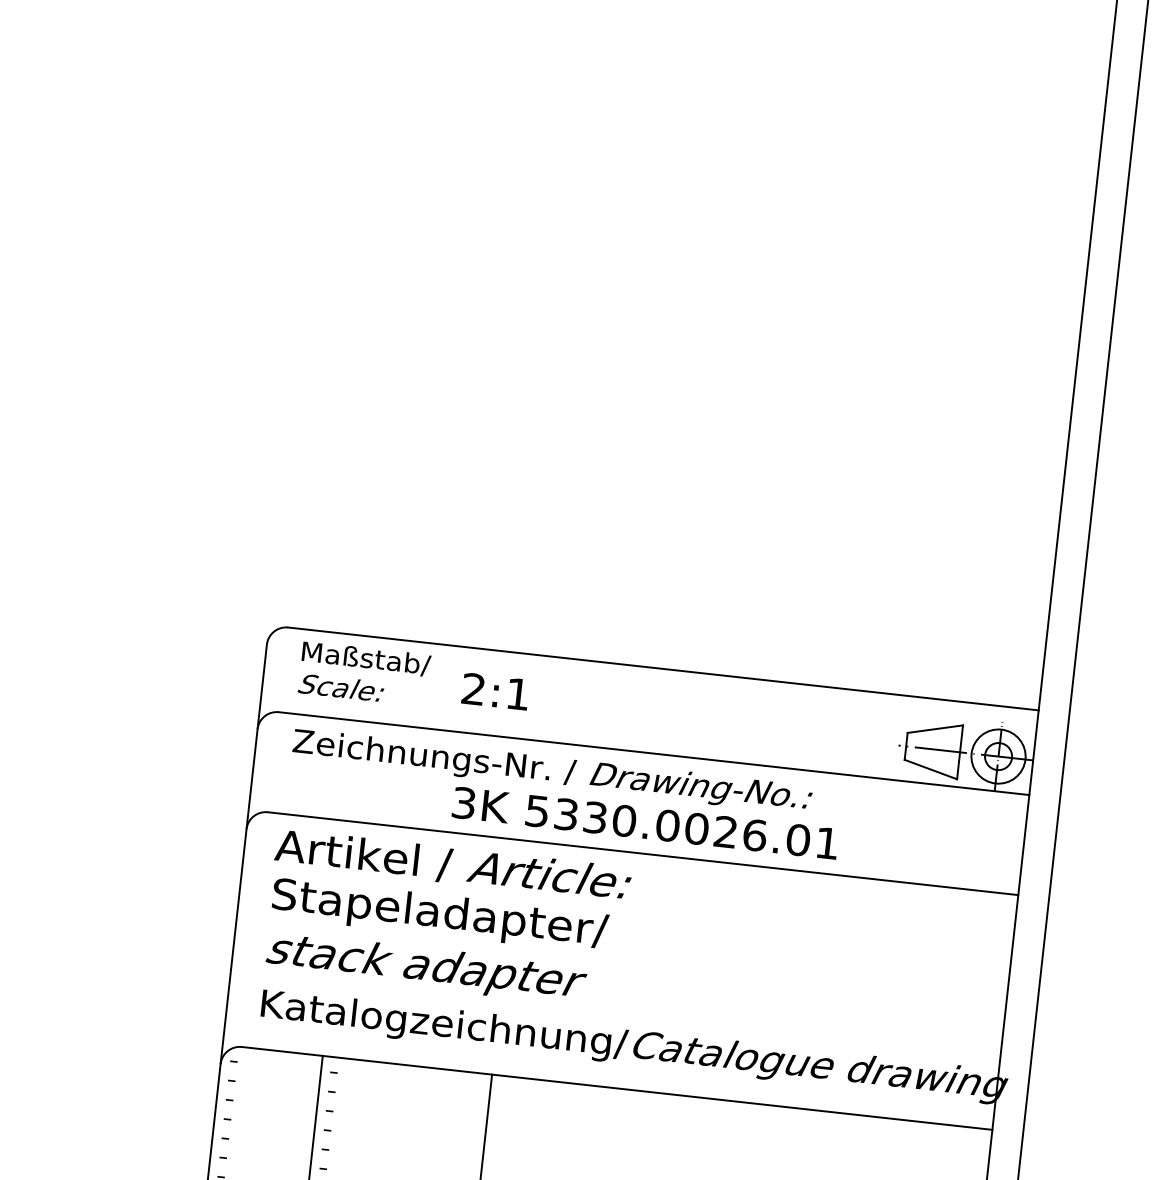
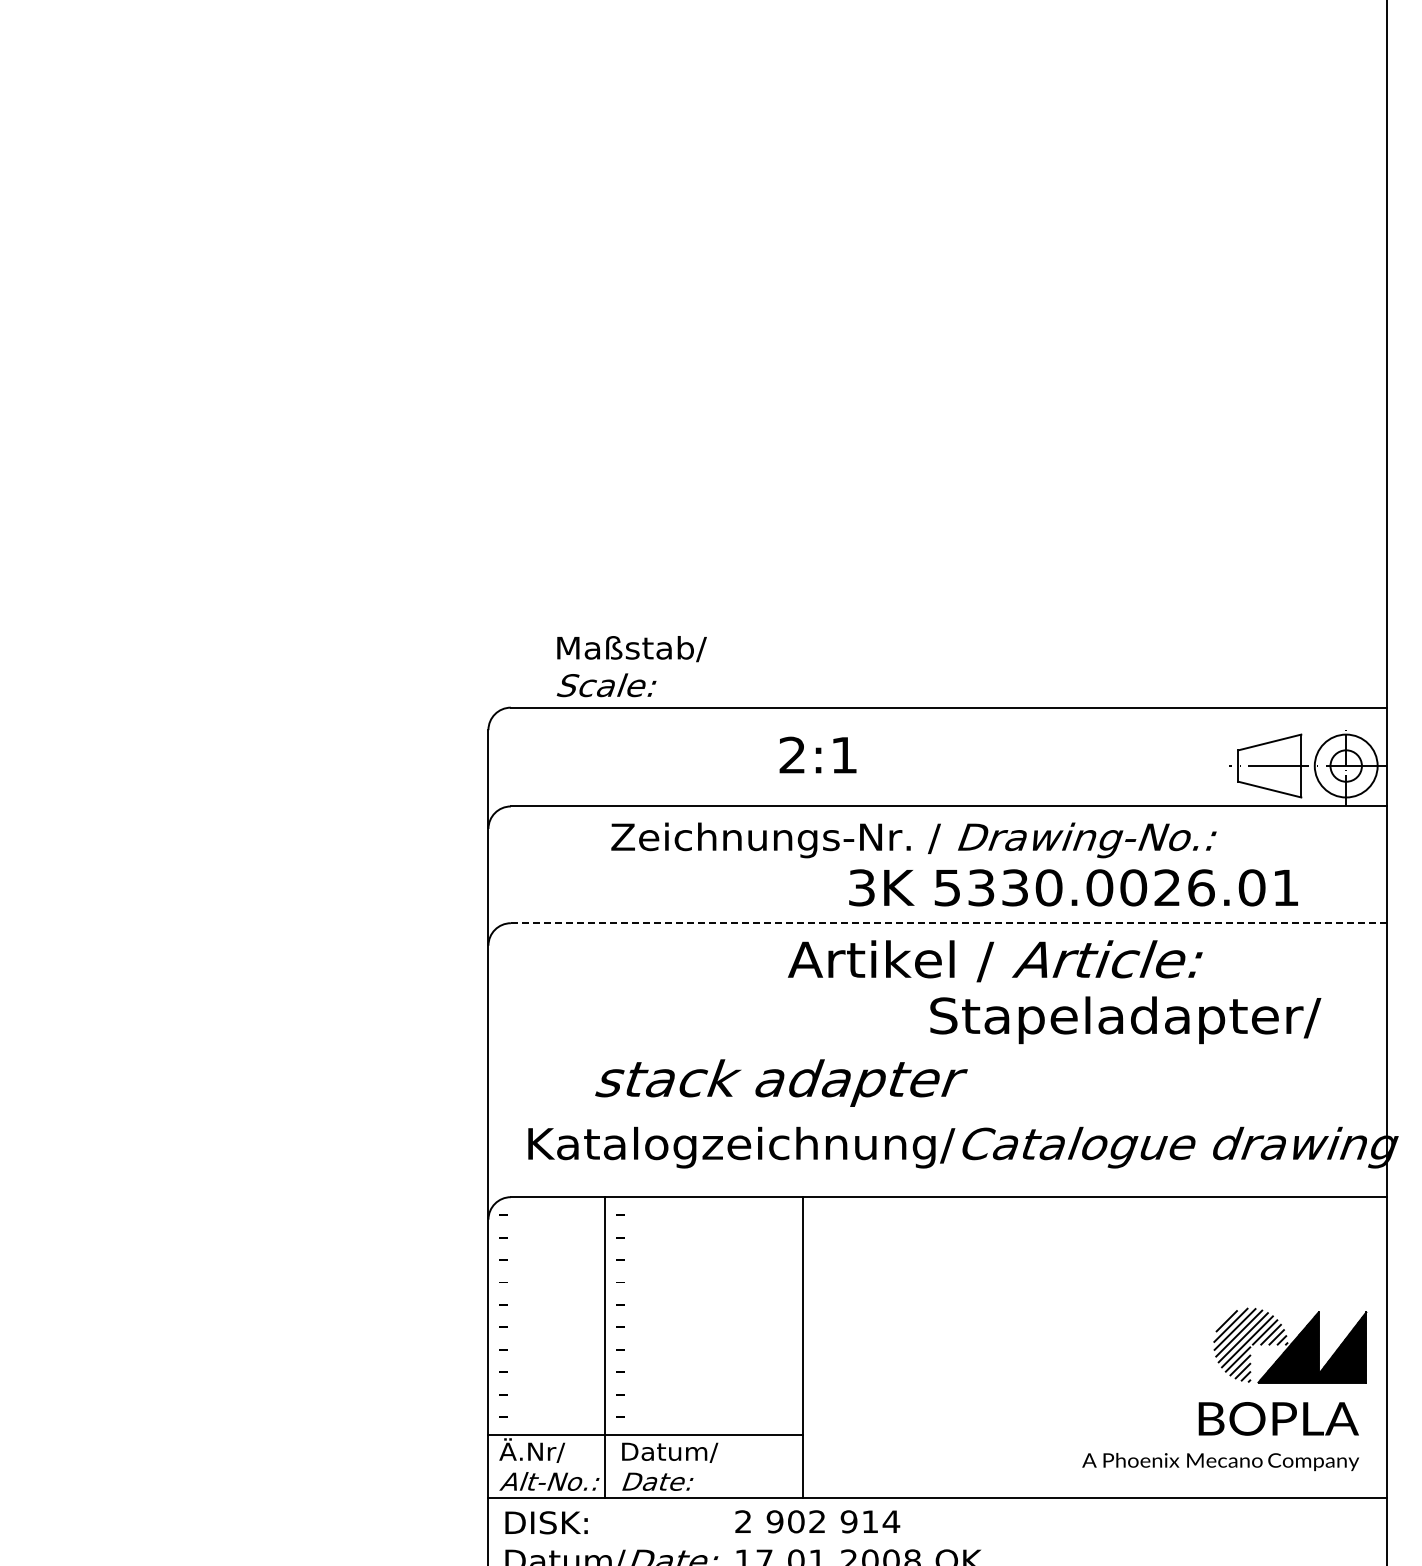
text: (364, 673) -> (631, 666), moved
text: (495, 690) -> (817, 754), moved
text: (552, 771) -> (913, 840), moved
text: (645, 822) -> (1073, 887), moved
line: (642, 853) -> (948, 923), solid -> dashed
text: (453, 865) -> (995, 961), moved
text: (440, 915) -> (1125, 1020), moved
text: (426, 967) -> (781, 1082), moved

